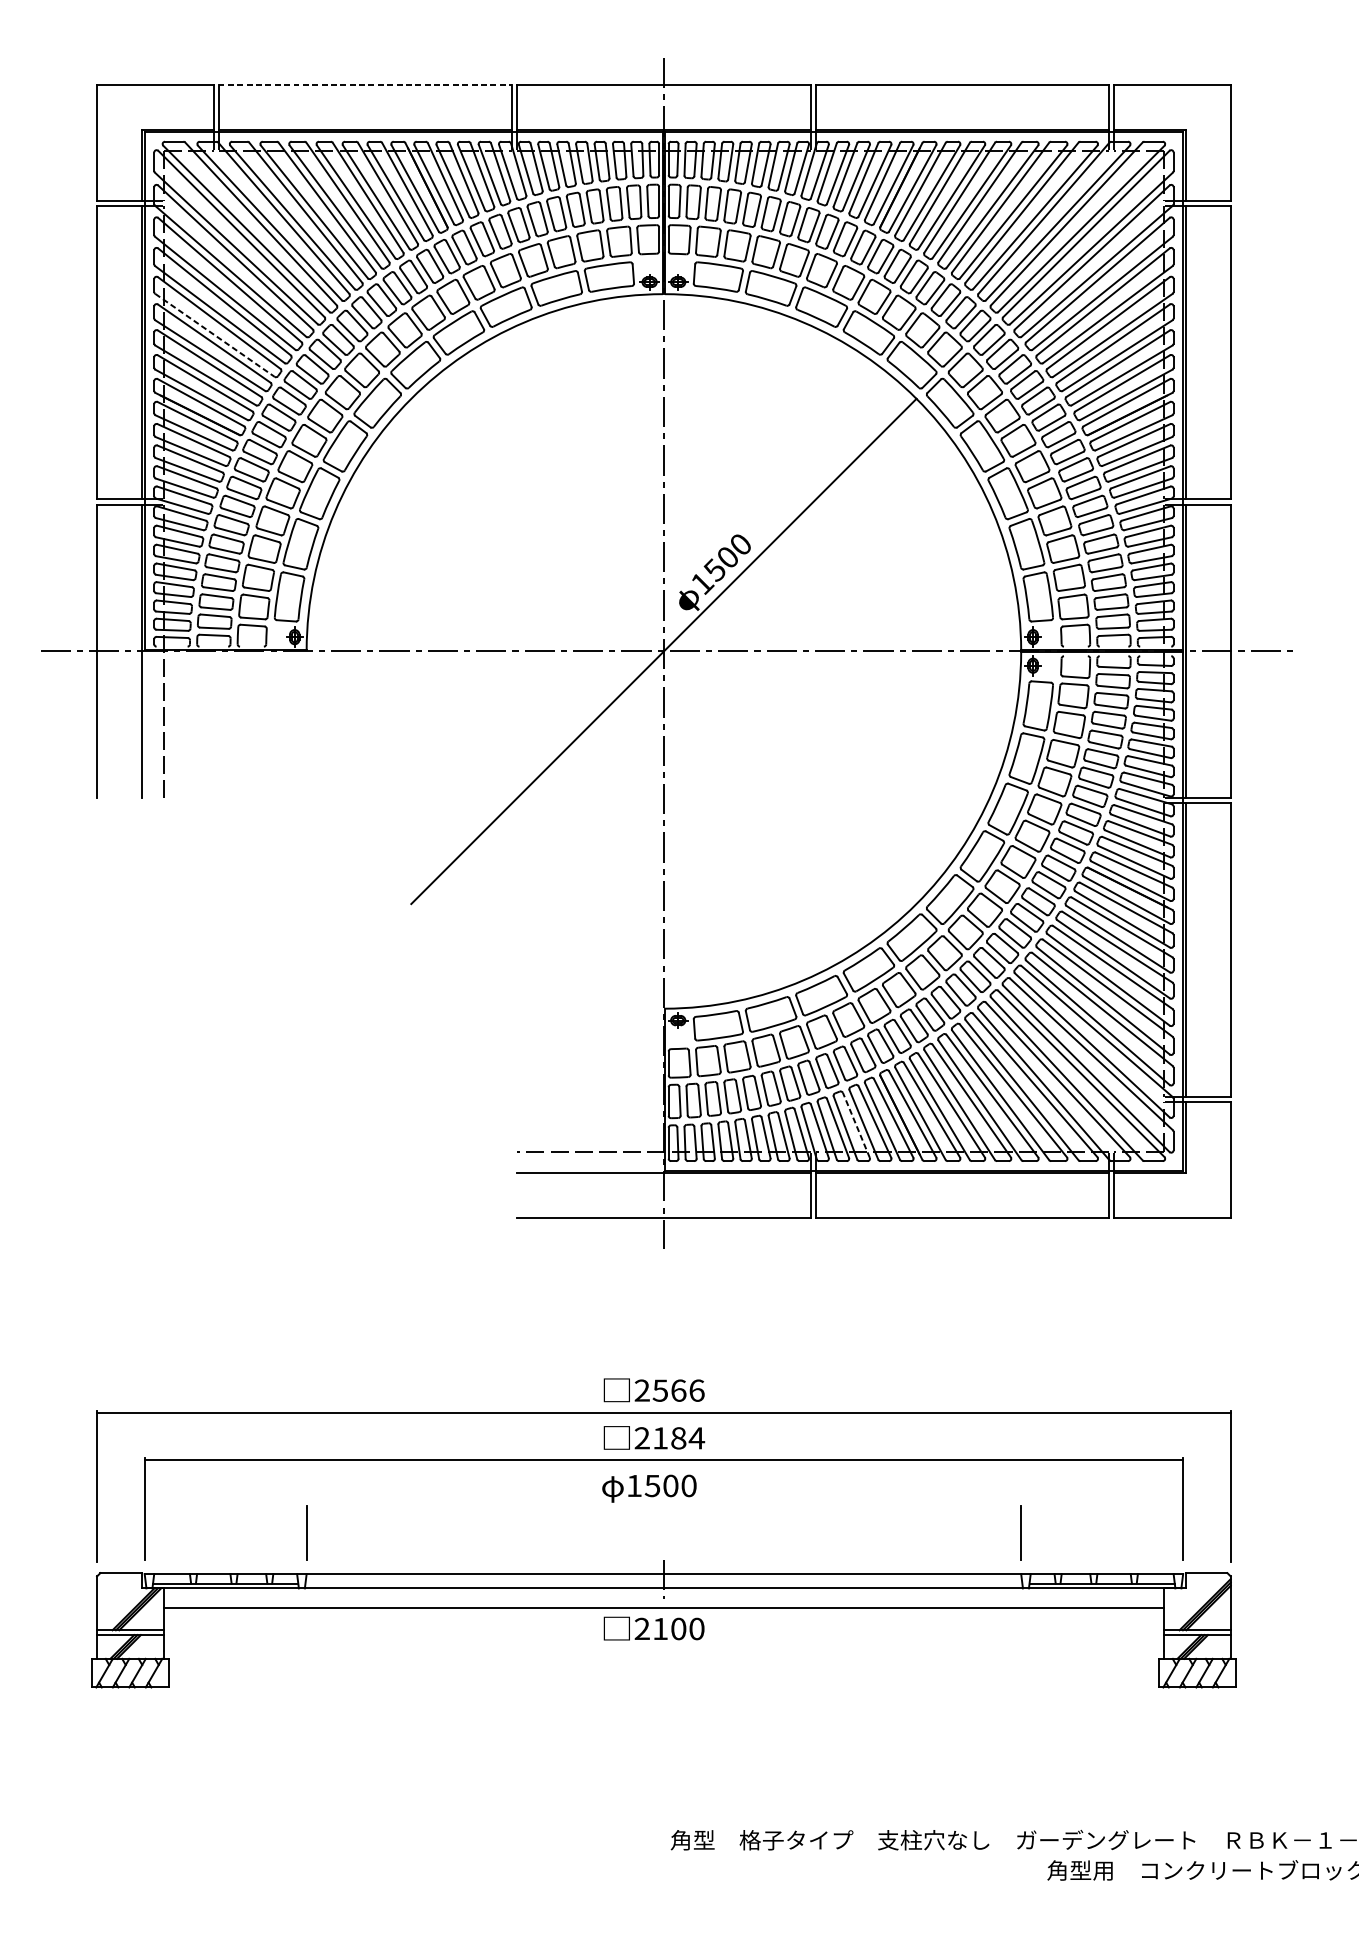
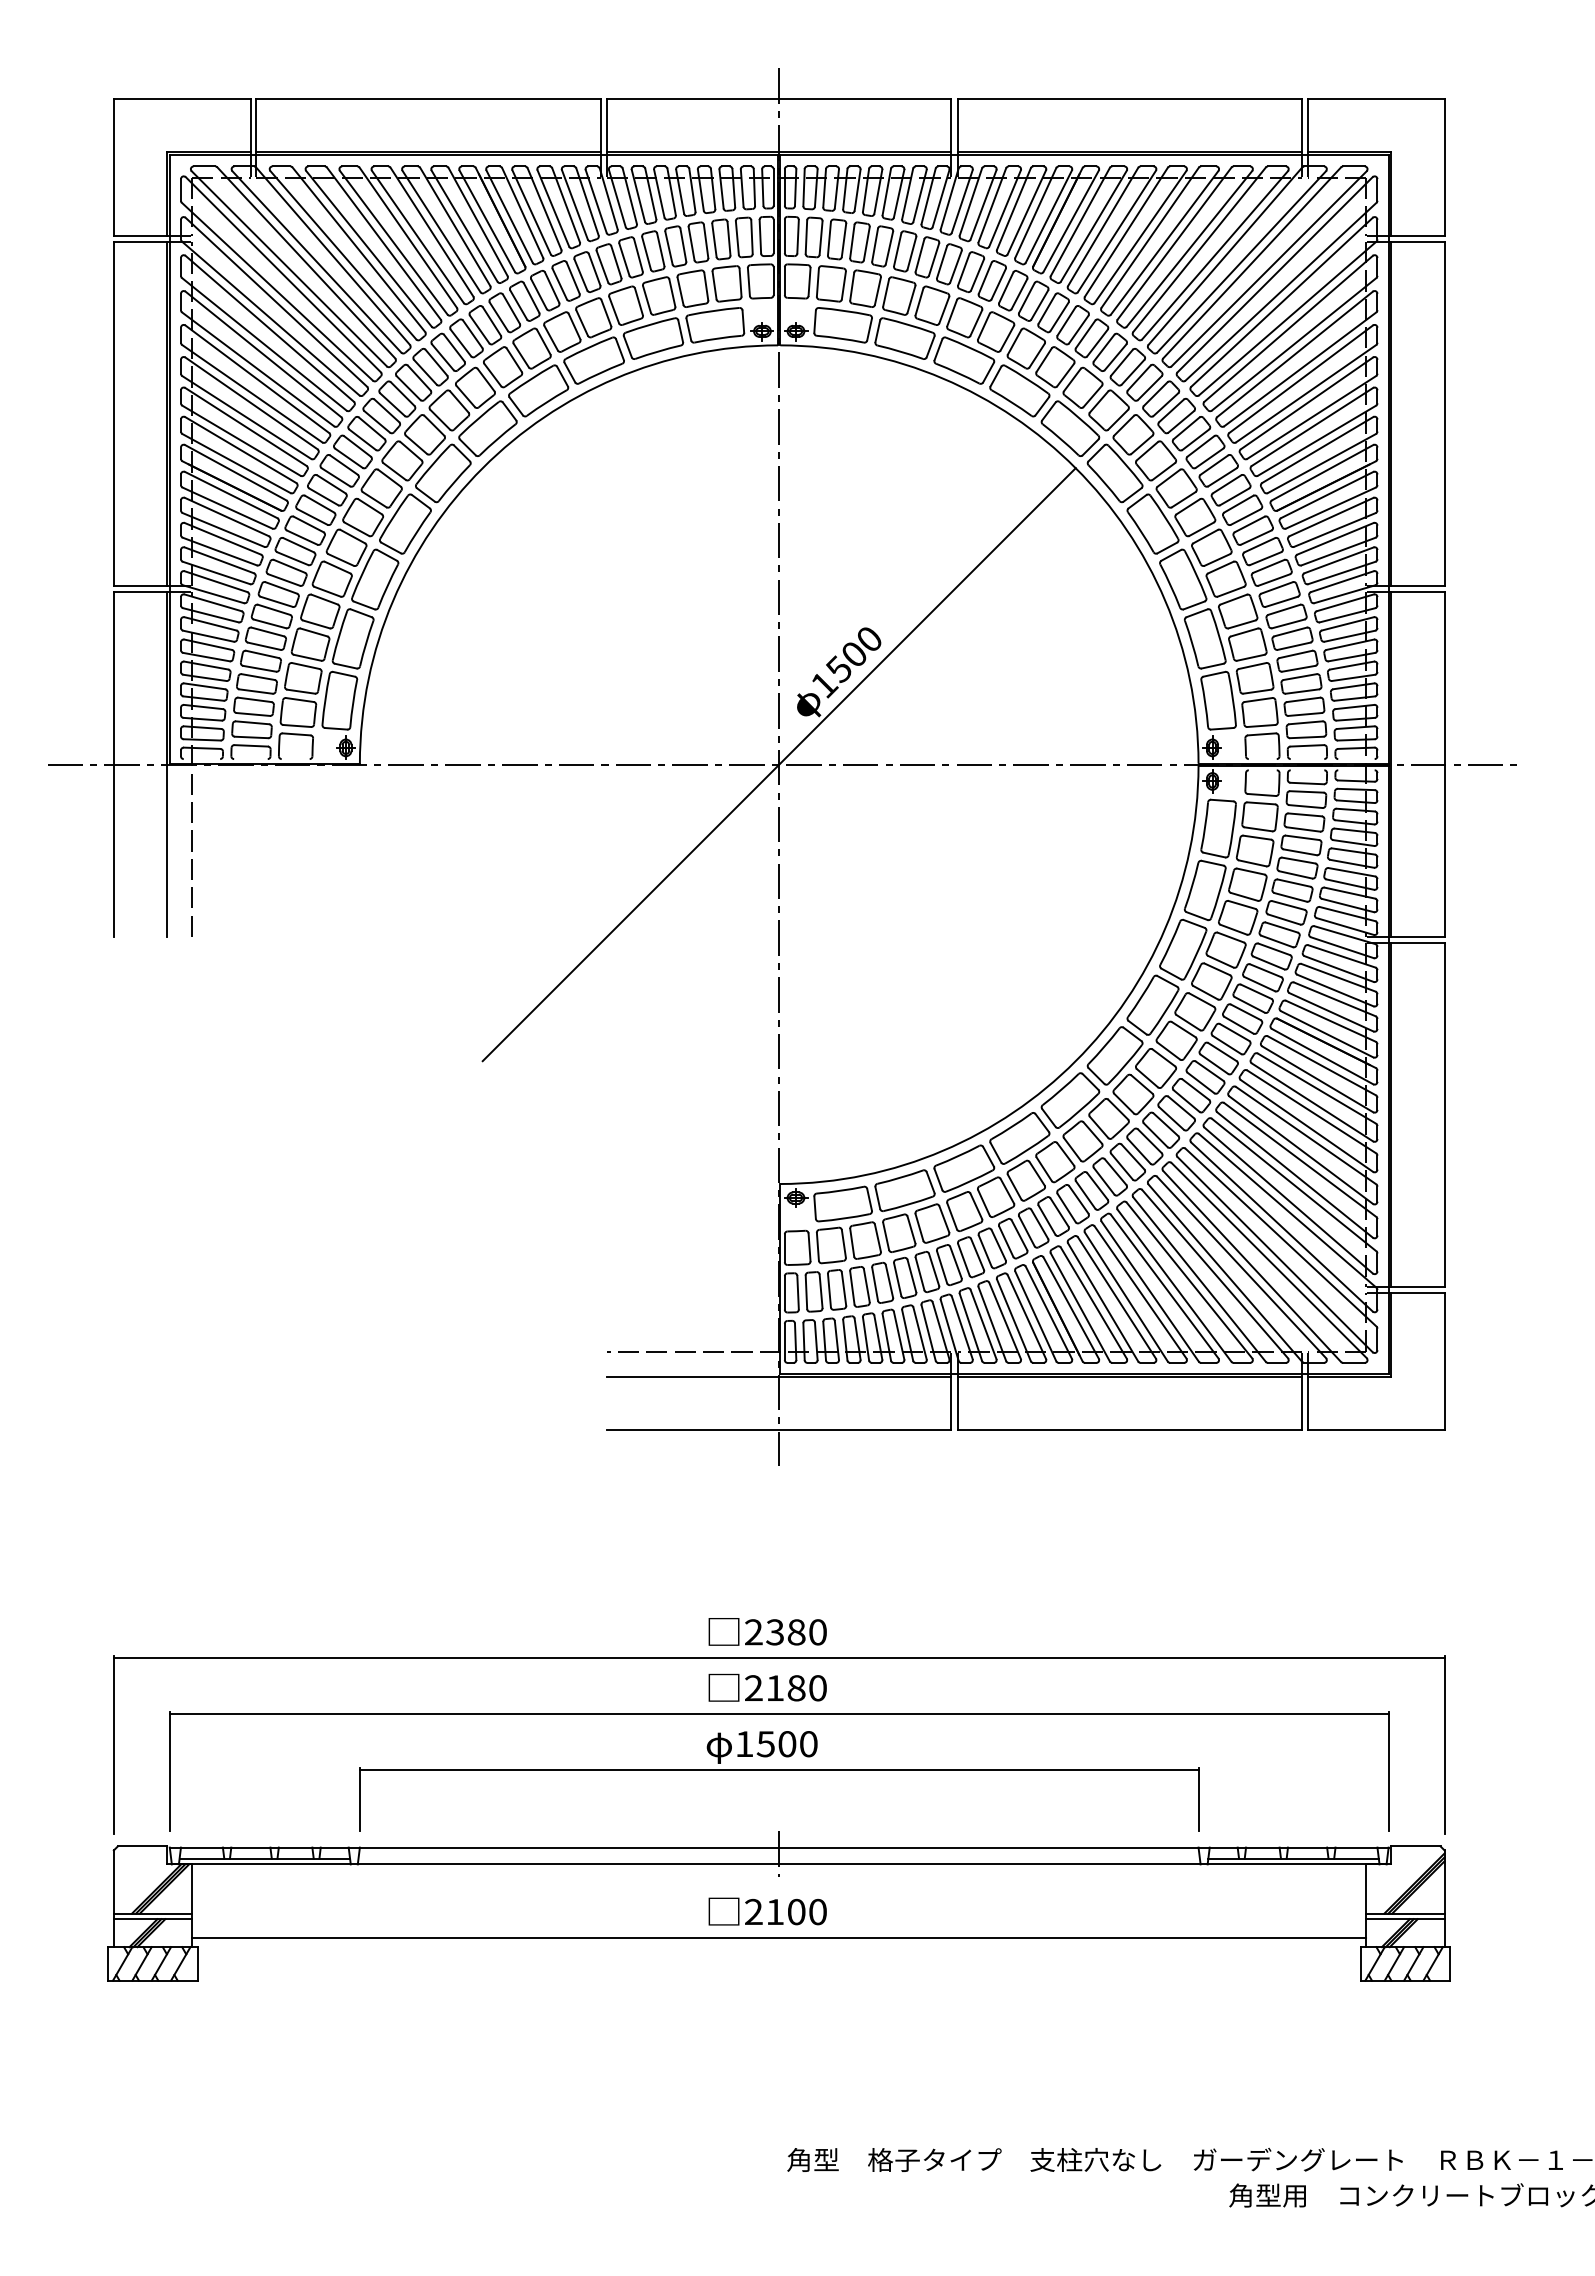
line: (365, 84) -> (429, 99), dashed -> solid
line: (215, 336) -> (252, 394), dashed -> solid
line: (855, 1124) -> (1004, 1320), dashed -> solid
text: (678, 1390) -> (796, 1632), 2566 -> 2380
text: (696, 1438) -> (817, 1688), 2184 -> 2180
line: (663, 1508) -> (778, 1770), added
line: (664, 1608) -> (779, 1938), moved

